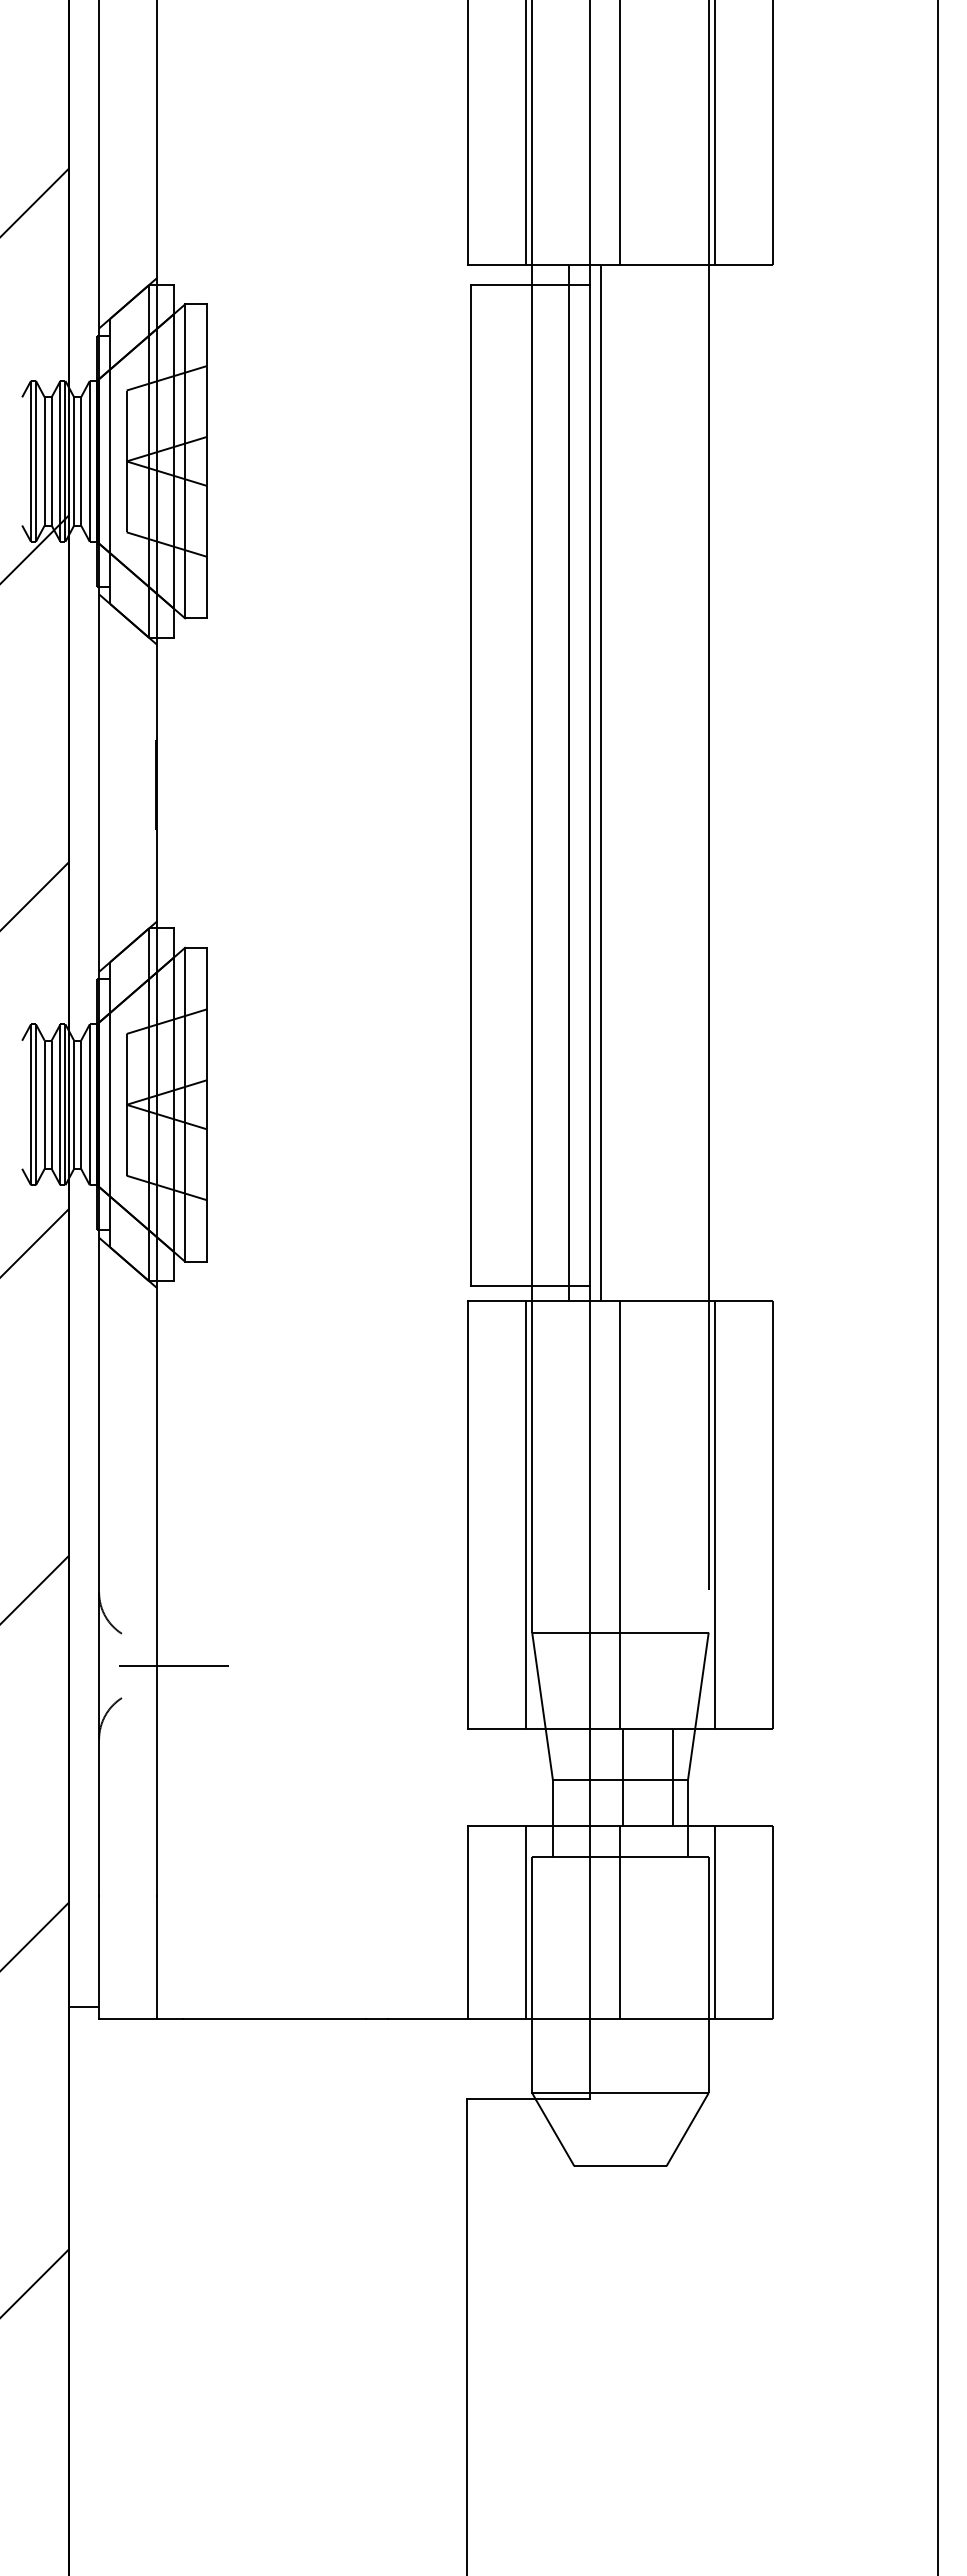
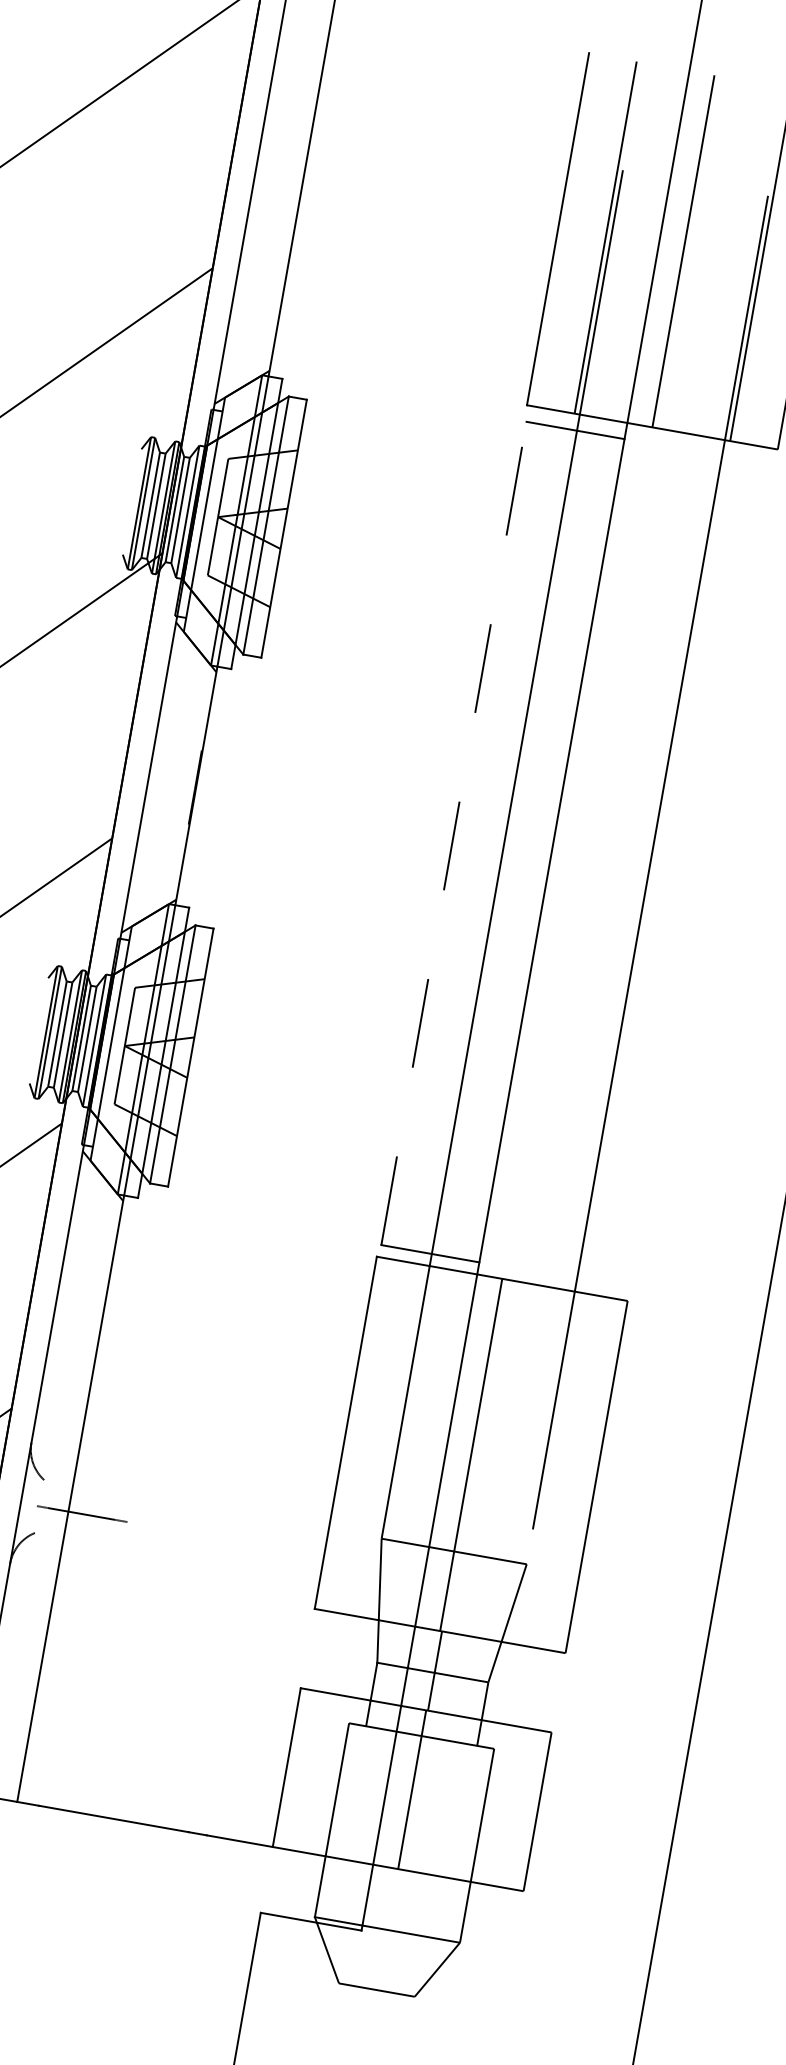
line: (569, 782) -> (535, 845), removed
line: (600, 782) -> (561, 849), removed
line: (470, 785) -> (453, 833), solid -> dashed
line: (525, 1514) -> (393, 1440), removed
line: (715, 1514) -> (549, 1468), removed
line: (673, 1777) -> (476, 1678), removed
line: (525, 1922) -> (334, 1775), removed
line: (715, 1922) -> (490, 1803), removed

